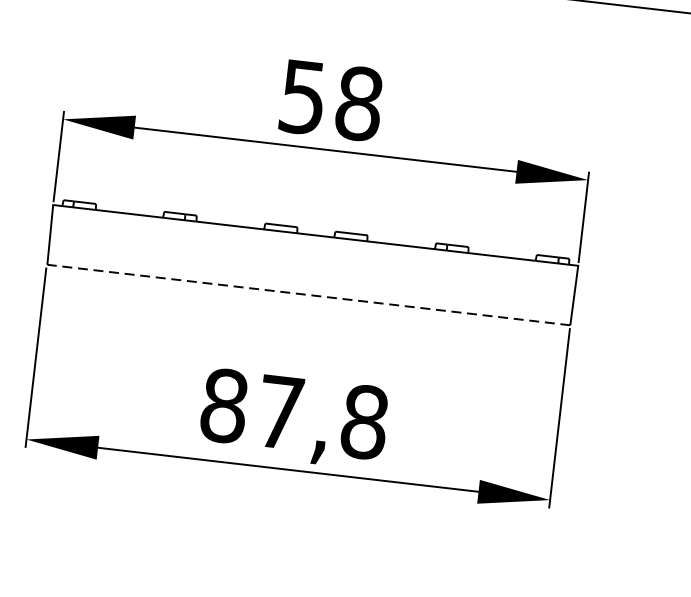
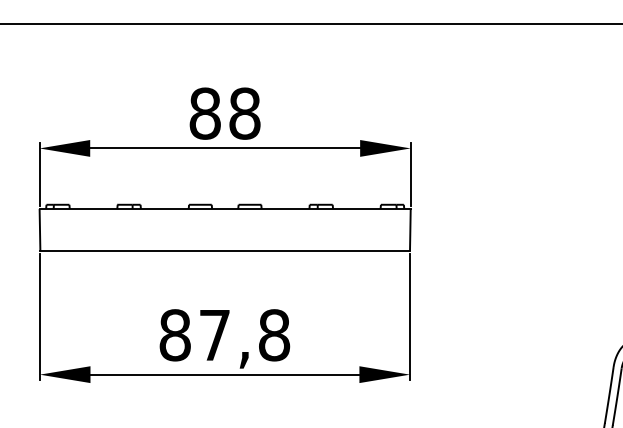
text: (302, 96) -> (204, 113), 58 -> 88
line: (309, 295) -> (225, 251), dashed -> solid

